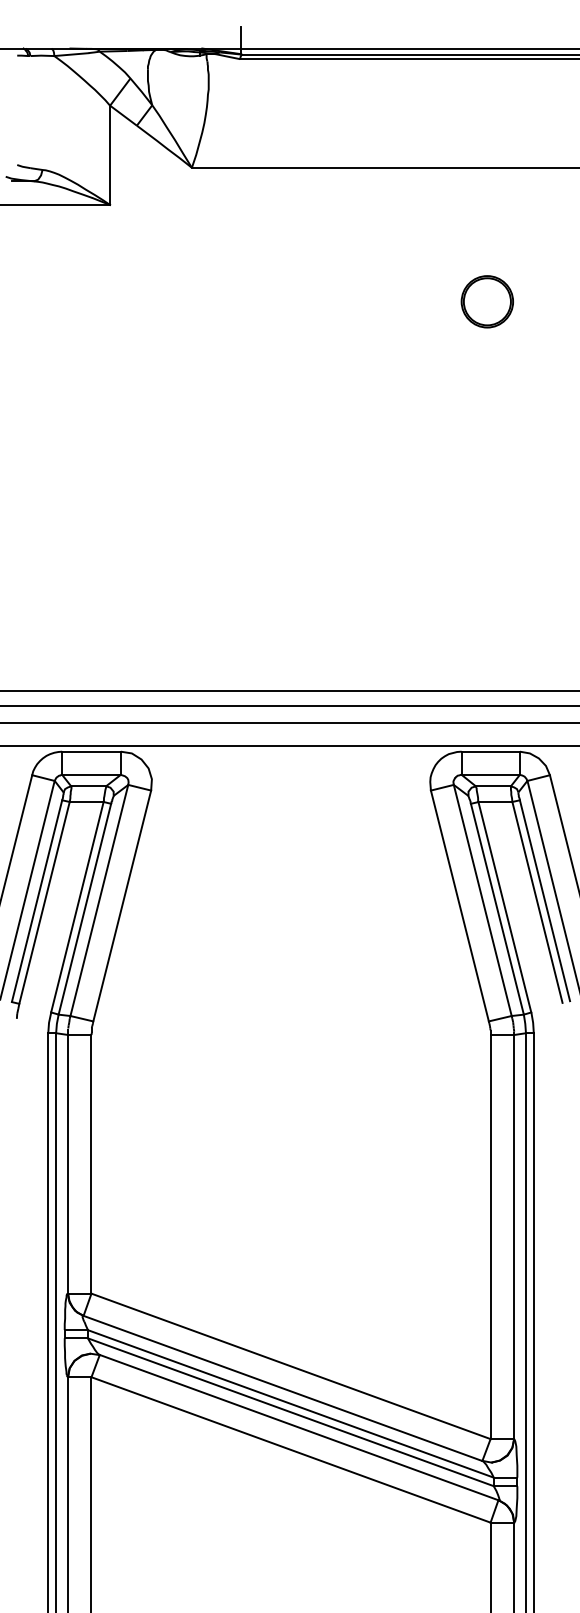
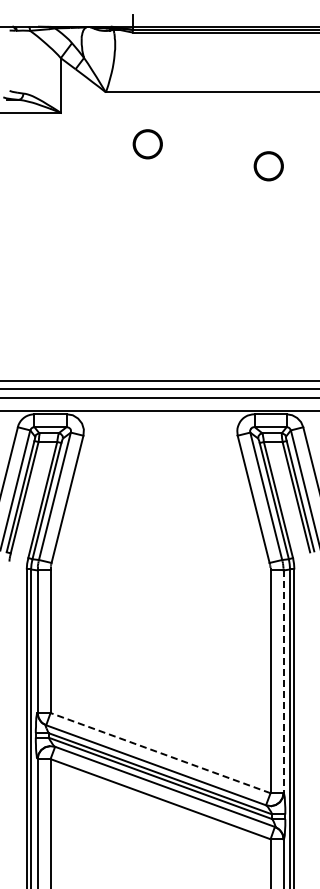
part: (267, 262) -> (147, 144), added
line: (514, 1238) -> (283, 682), solid -> dashed
line: (290, 1365) -> (160, 752), solid -> dashed

